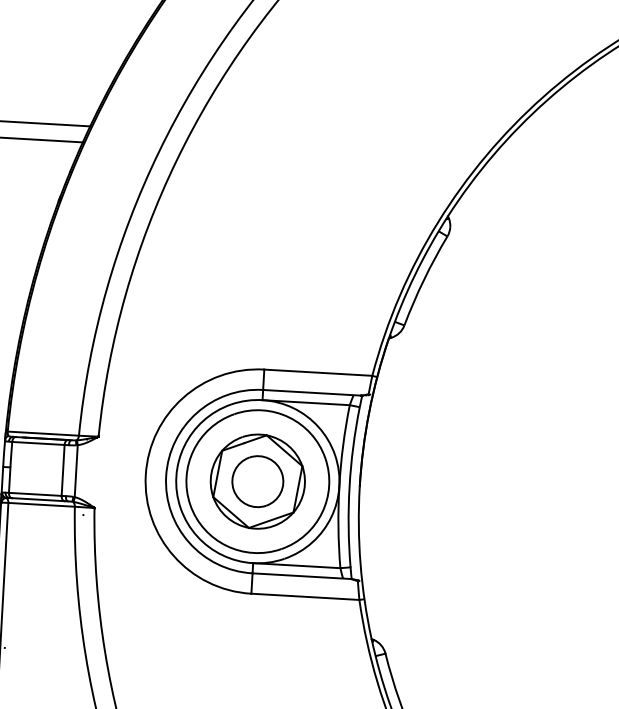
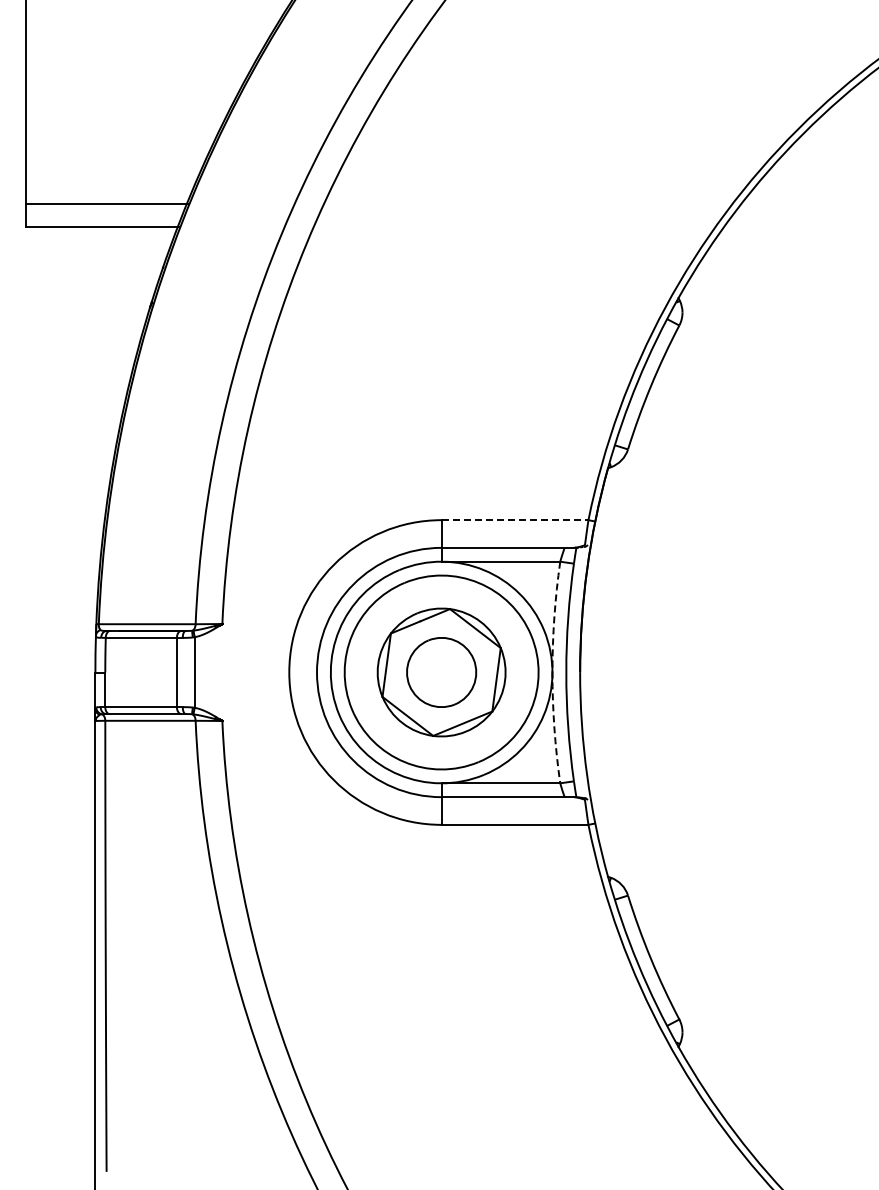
line: (318, 372) -> (515, 520), solid -> dashed
arc: (339, 486) -> (552, 672), solid -> dashed

